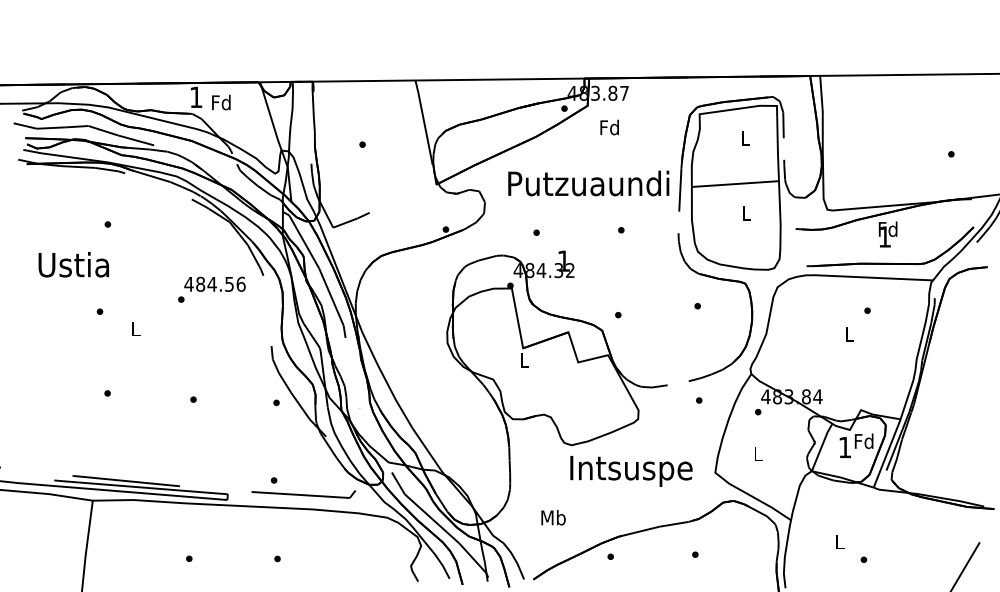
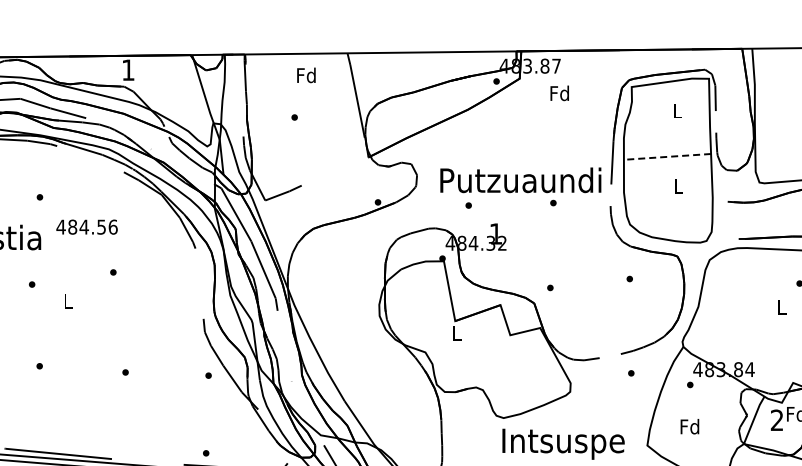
text: (221, 102) -> (306, 75), moved
text: (609, 127) -> (559, 93), moved
text: (588, 183) -> (520, 180), moved
line: (735, 184) -> (667, 157), solid -> dashed
text: (214, 283) -> (86, 226), moved
text: (844, 446) -> (776, 419), 1 -> 2
text: (757, 453) -> (689, 426), L -> Fd

